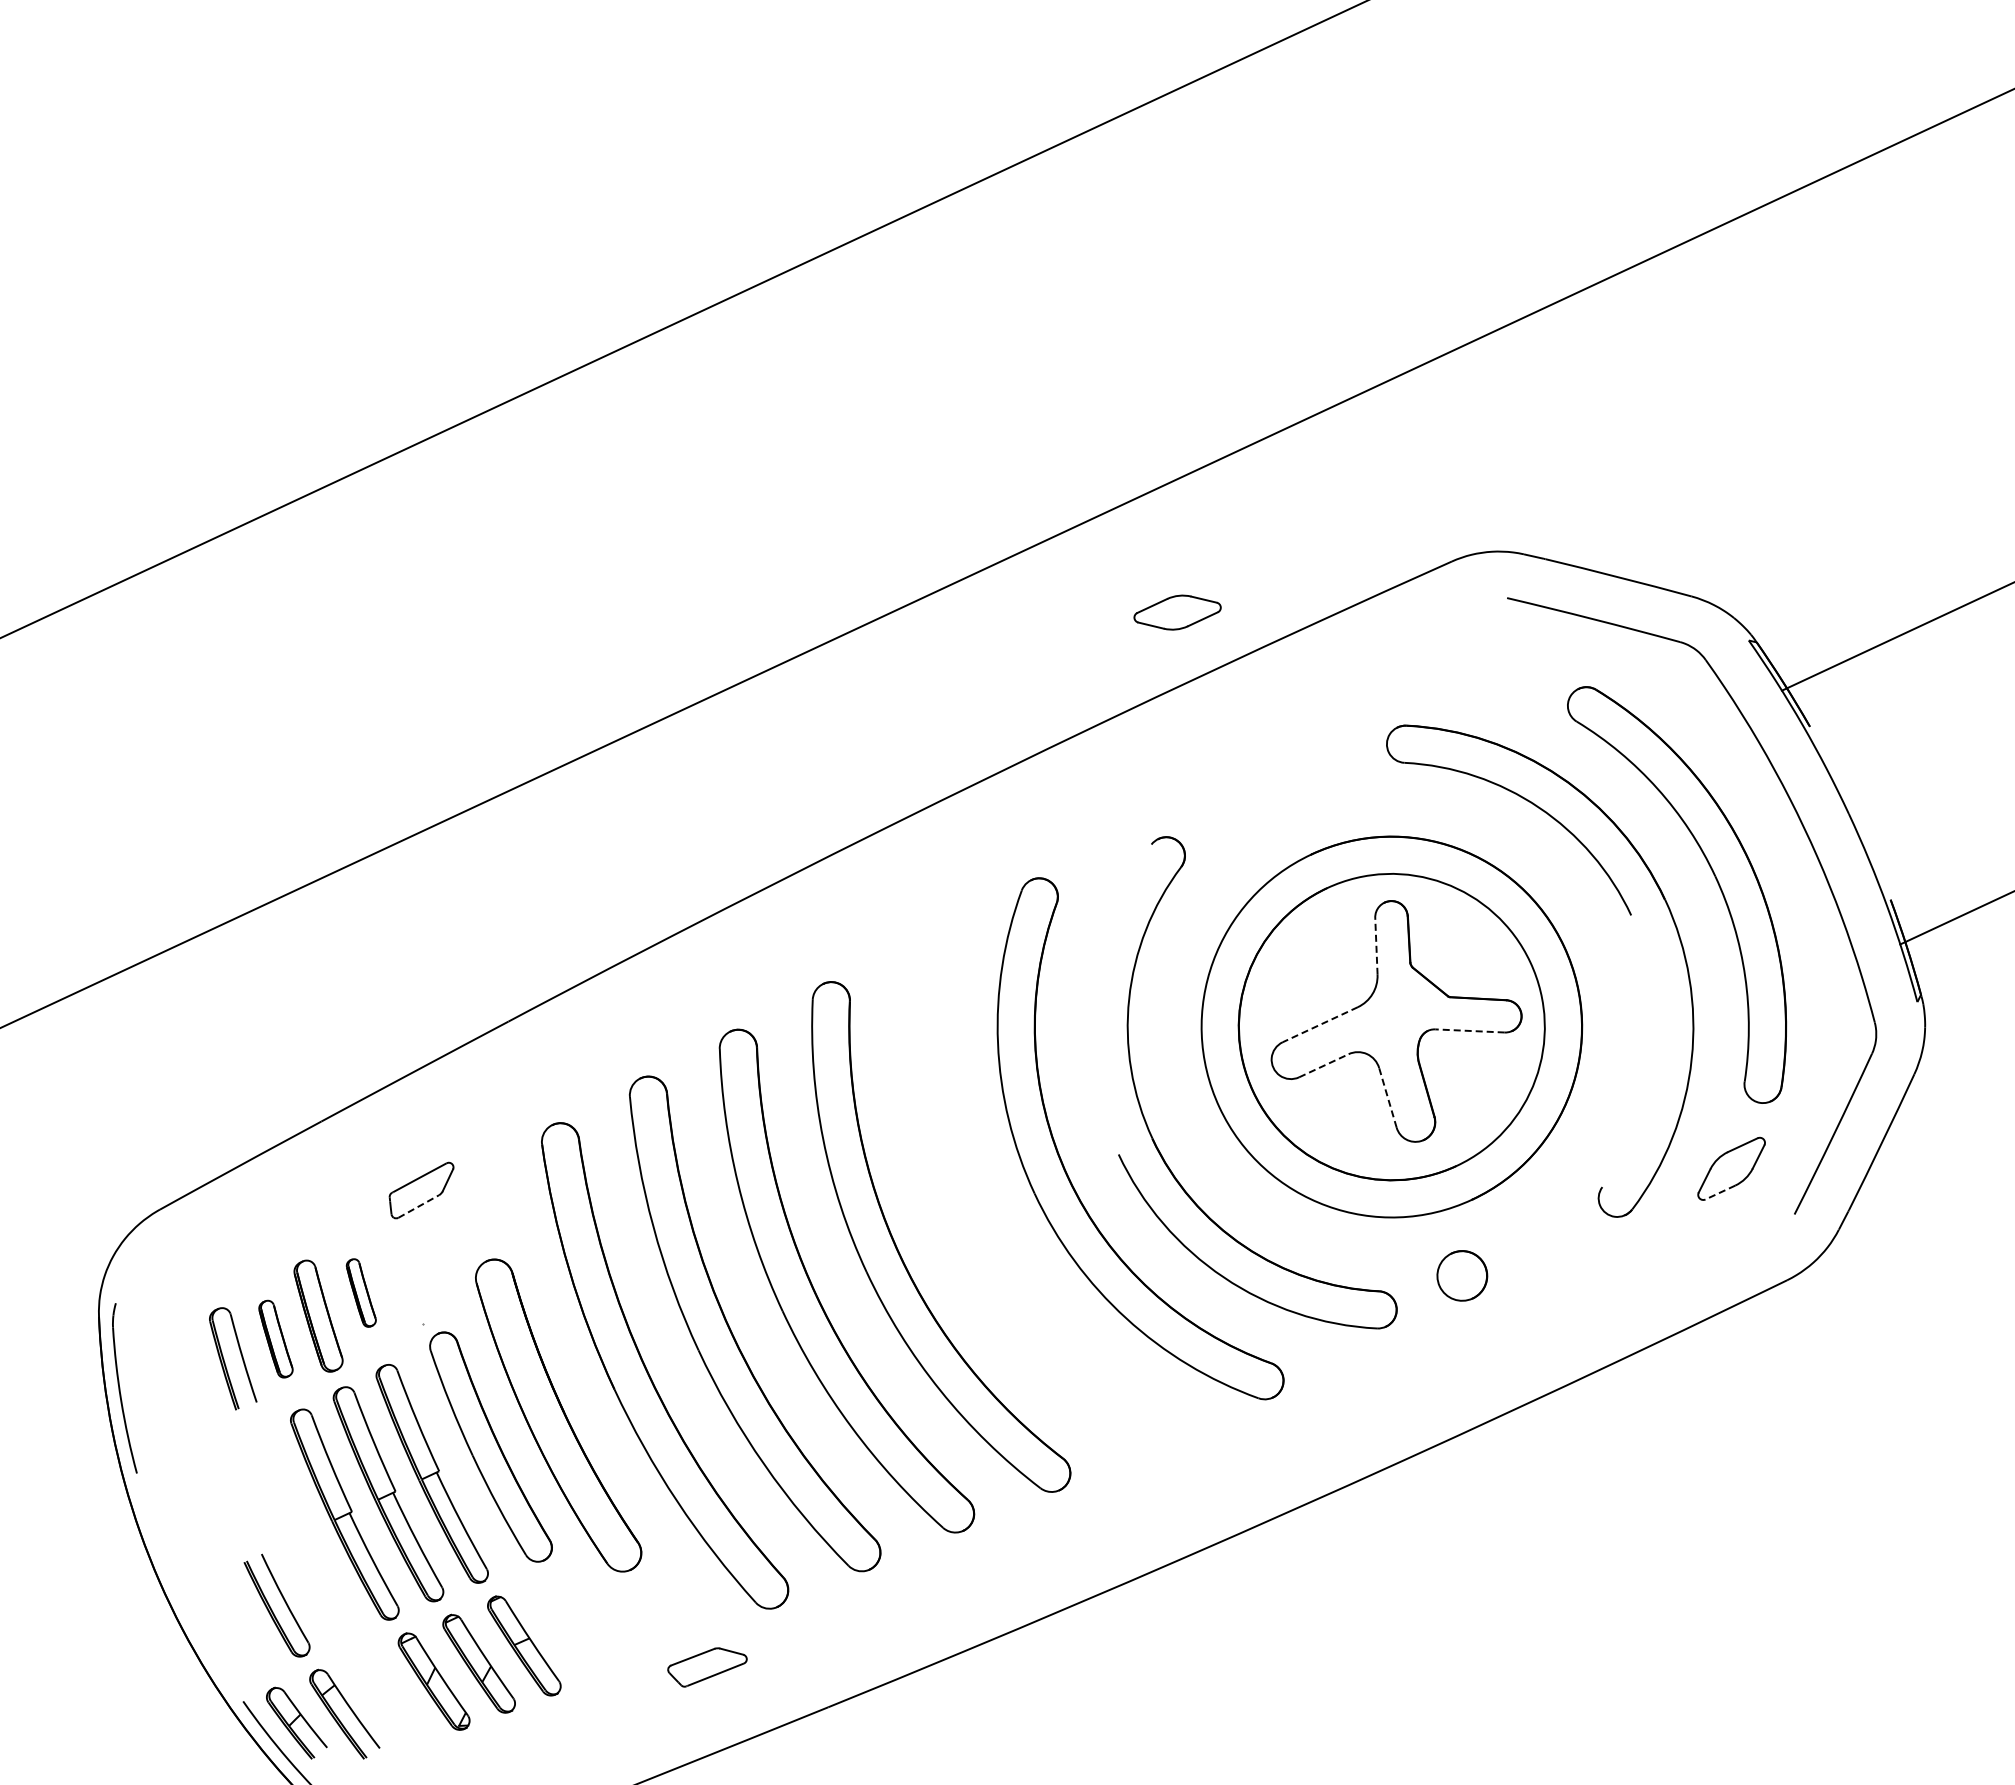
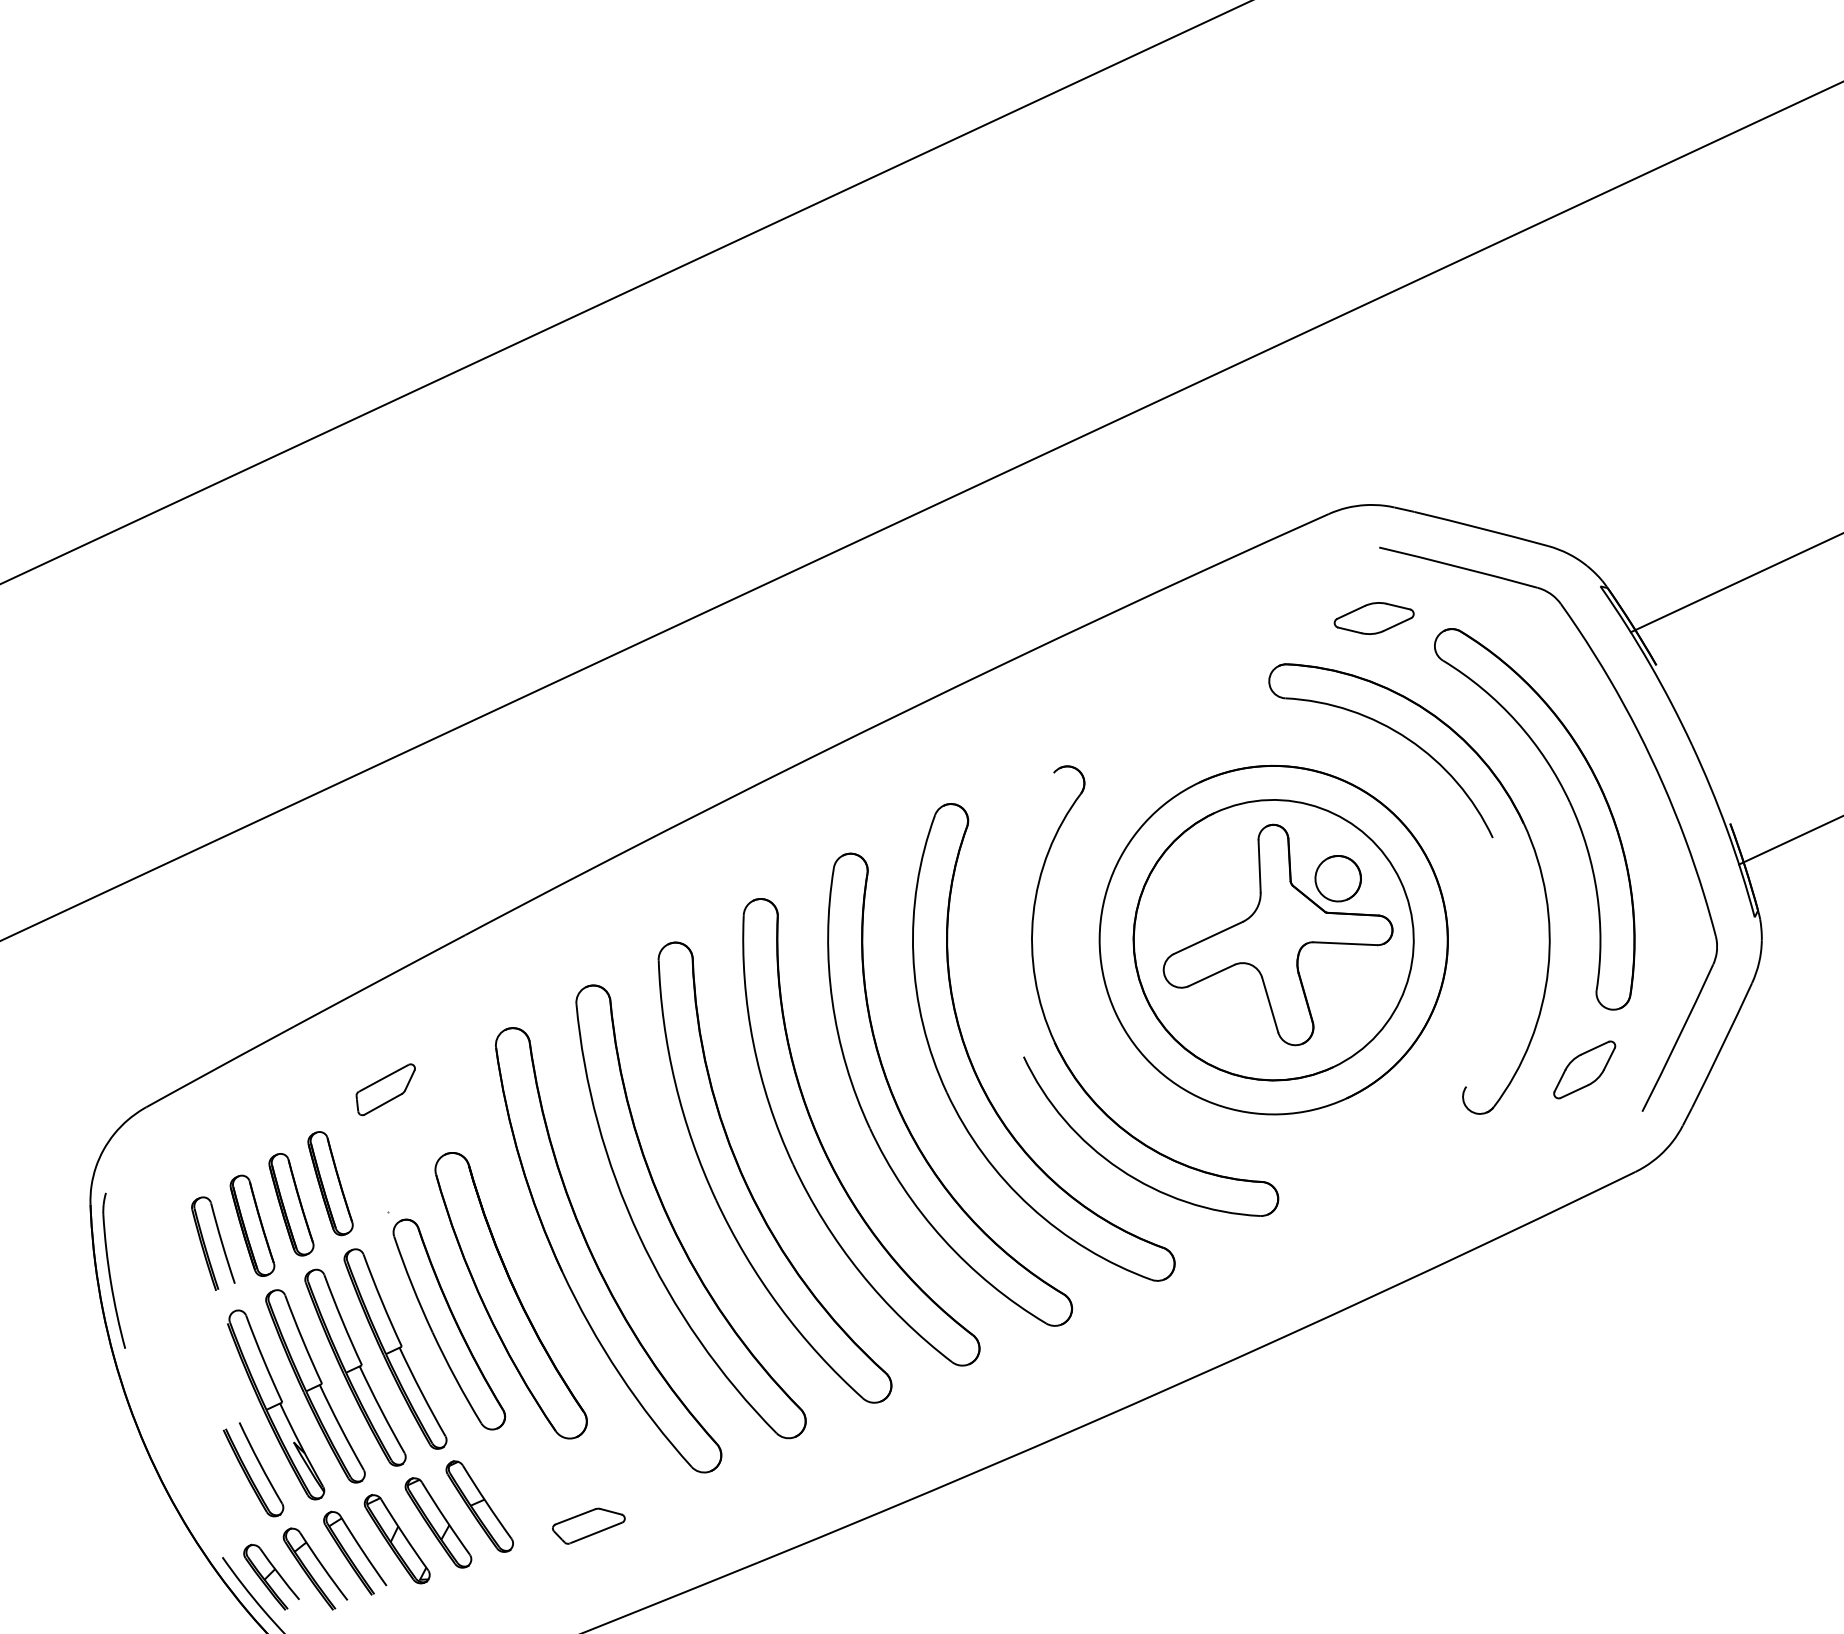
part: (1177, 612) -> (1374, 618), moved
line: (1376, 945) -> (1259, 865), dashed -> solid
line: (1319, 1024) -> (1207, 937), dashed -> solid
line: (1469, 1030) -> (1344, 943), dashed -> solid
line: (1324, 1065) -> (1212, 975), dashed -> solid
line: (1387, 1097) -> (1269, 1004), dashed -> solid
line: (1719, 1192) -> (1573, 1091), dashed -> solid
line: (419, 1206) -> (383, 1104), dashed -> solid
part: (985, 1216) -> (901, 1113), added
part: (1462, 1275) -> (1338, 878), moved
part: (361, 1292) -> (330, 1183), size x1.67
part: (275, 1338) -> (252, 1225), size x1.43
part: (301, 1534) -> (275, 1404), added
part: (707, 1667) -> (588, 1526), moved
part: (381, 1699) -> (349, 1555), added

